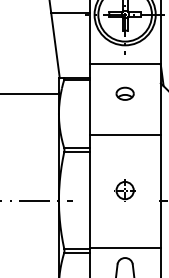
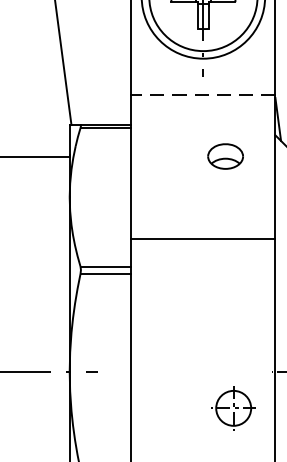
line: (125, 63) -> (204, 95), solid -> dashed
part: (124, 93) -> (224, 155), moved
part: (124, 190) -> (232, 408), moved

